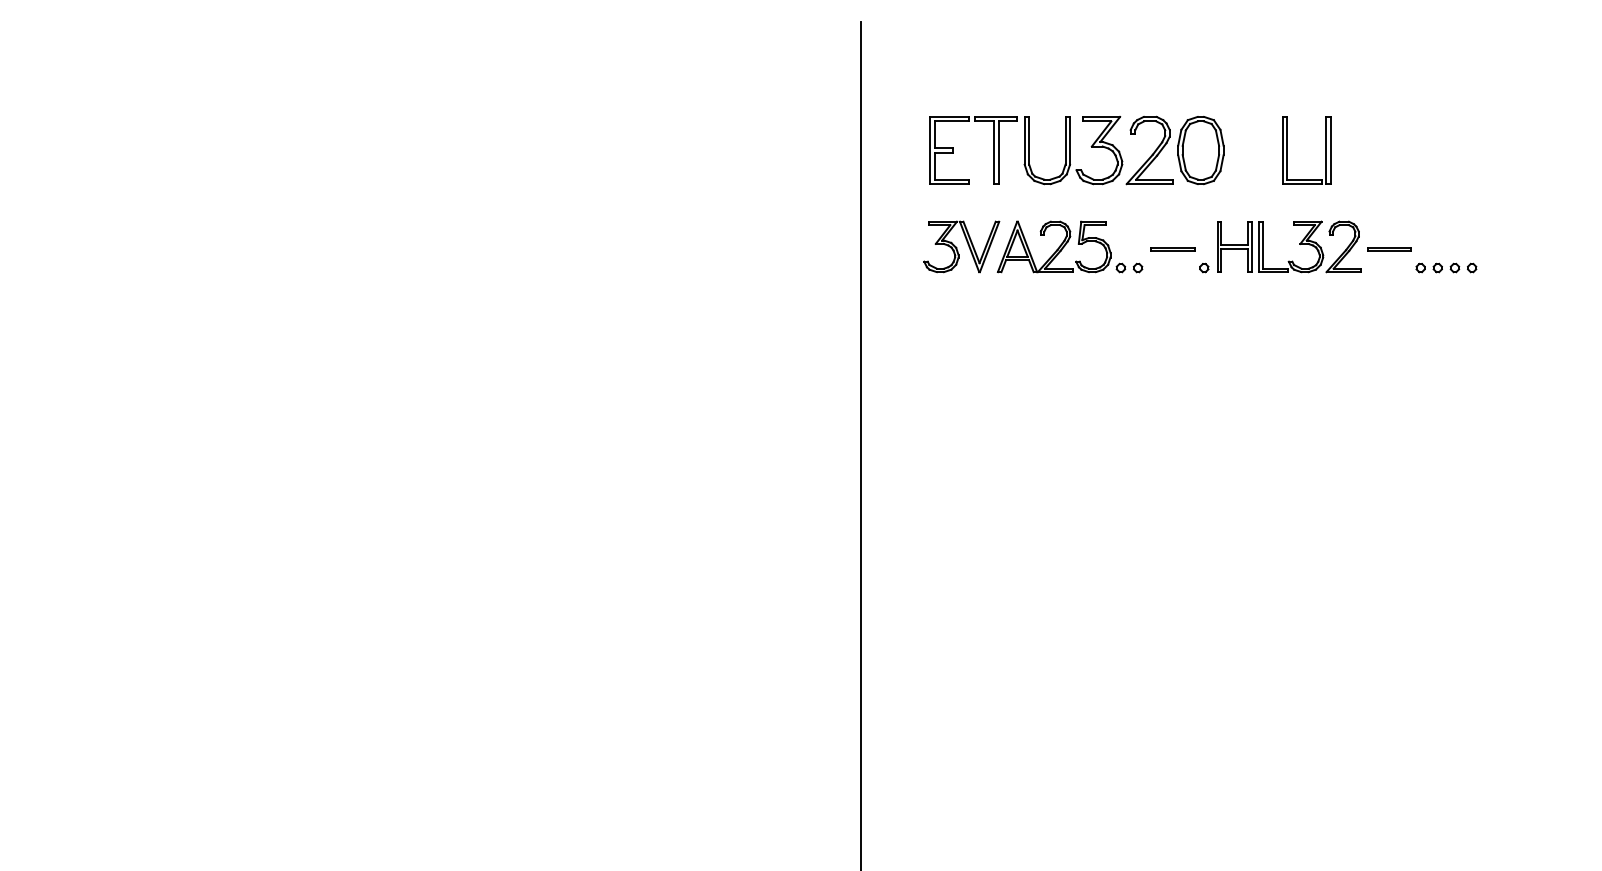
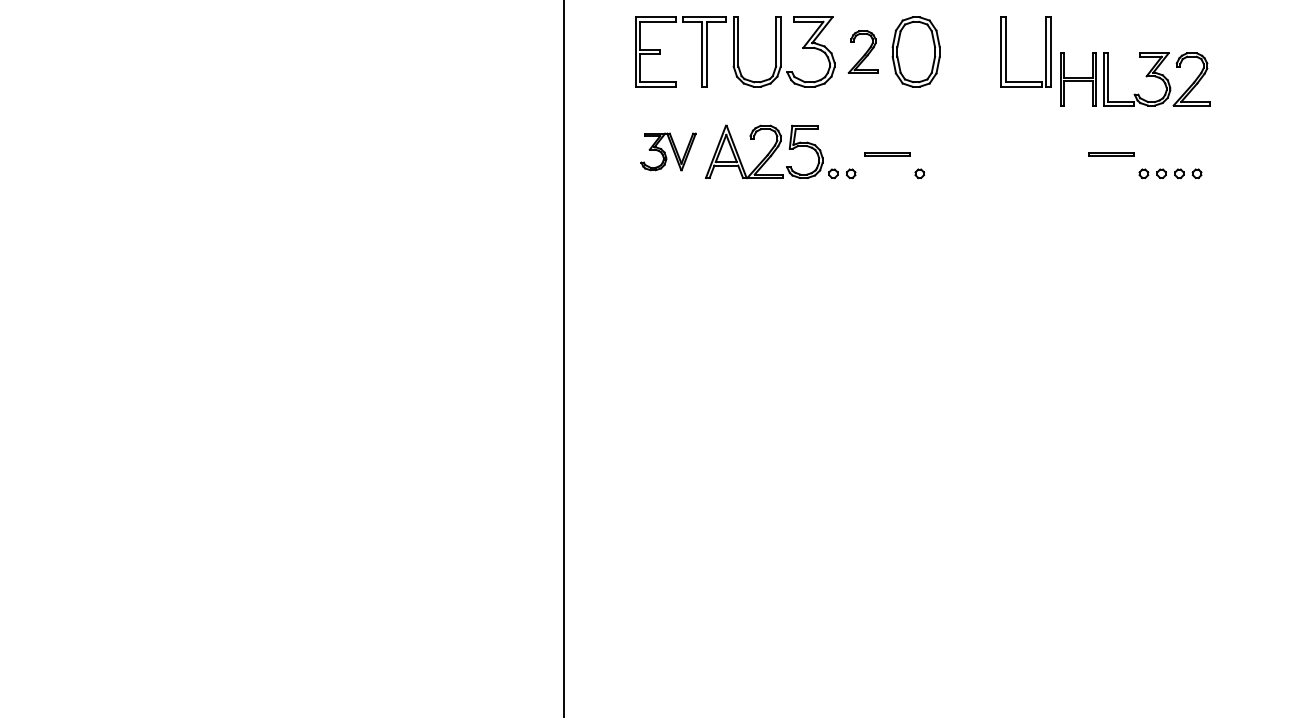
part: (1149, 150) -> (862, 52), size x0.6
part: (1299, 244) -> (1145, 76), moved
part: (961, 246) -> (668, 151), size x0.7

